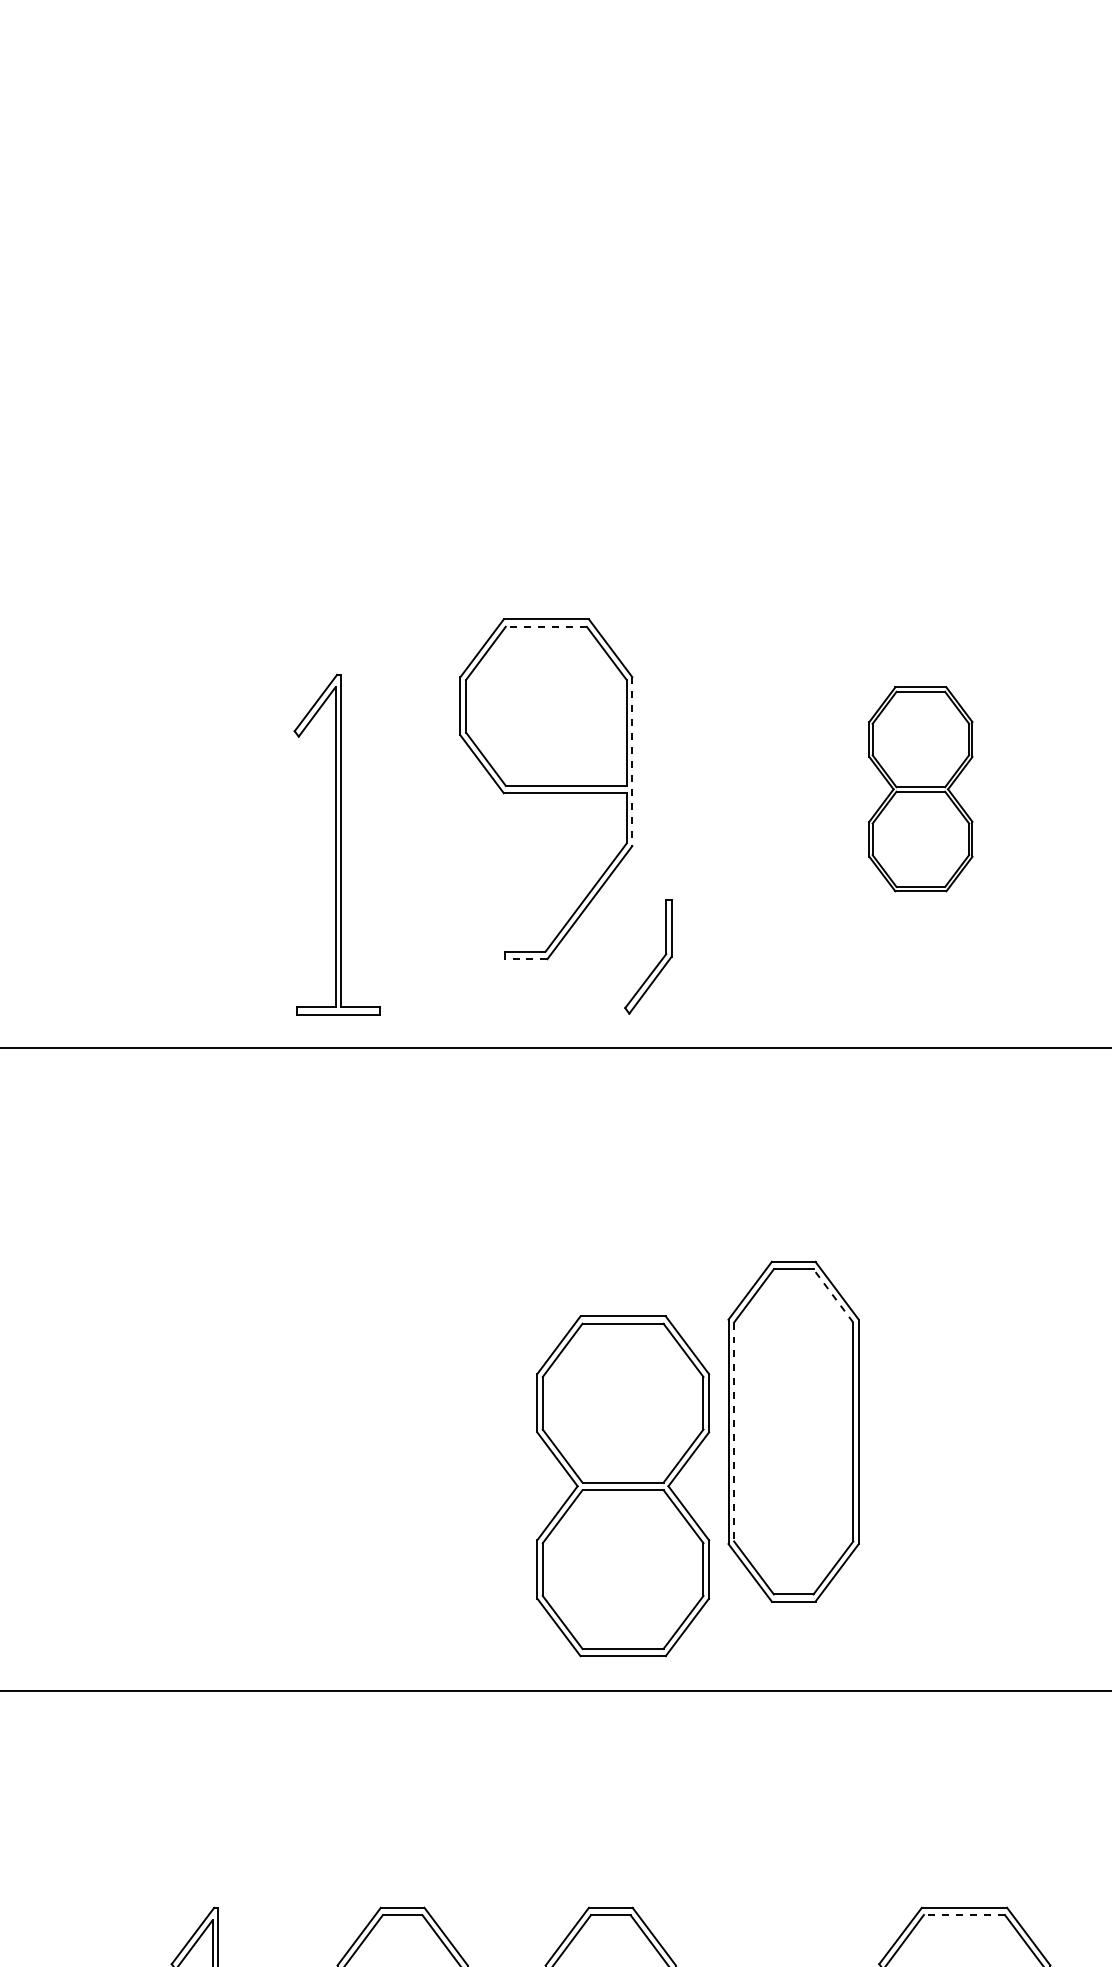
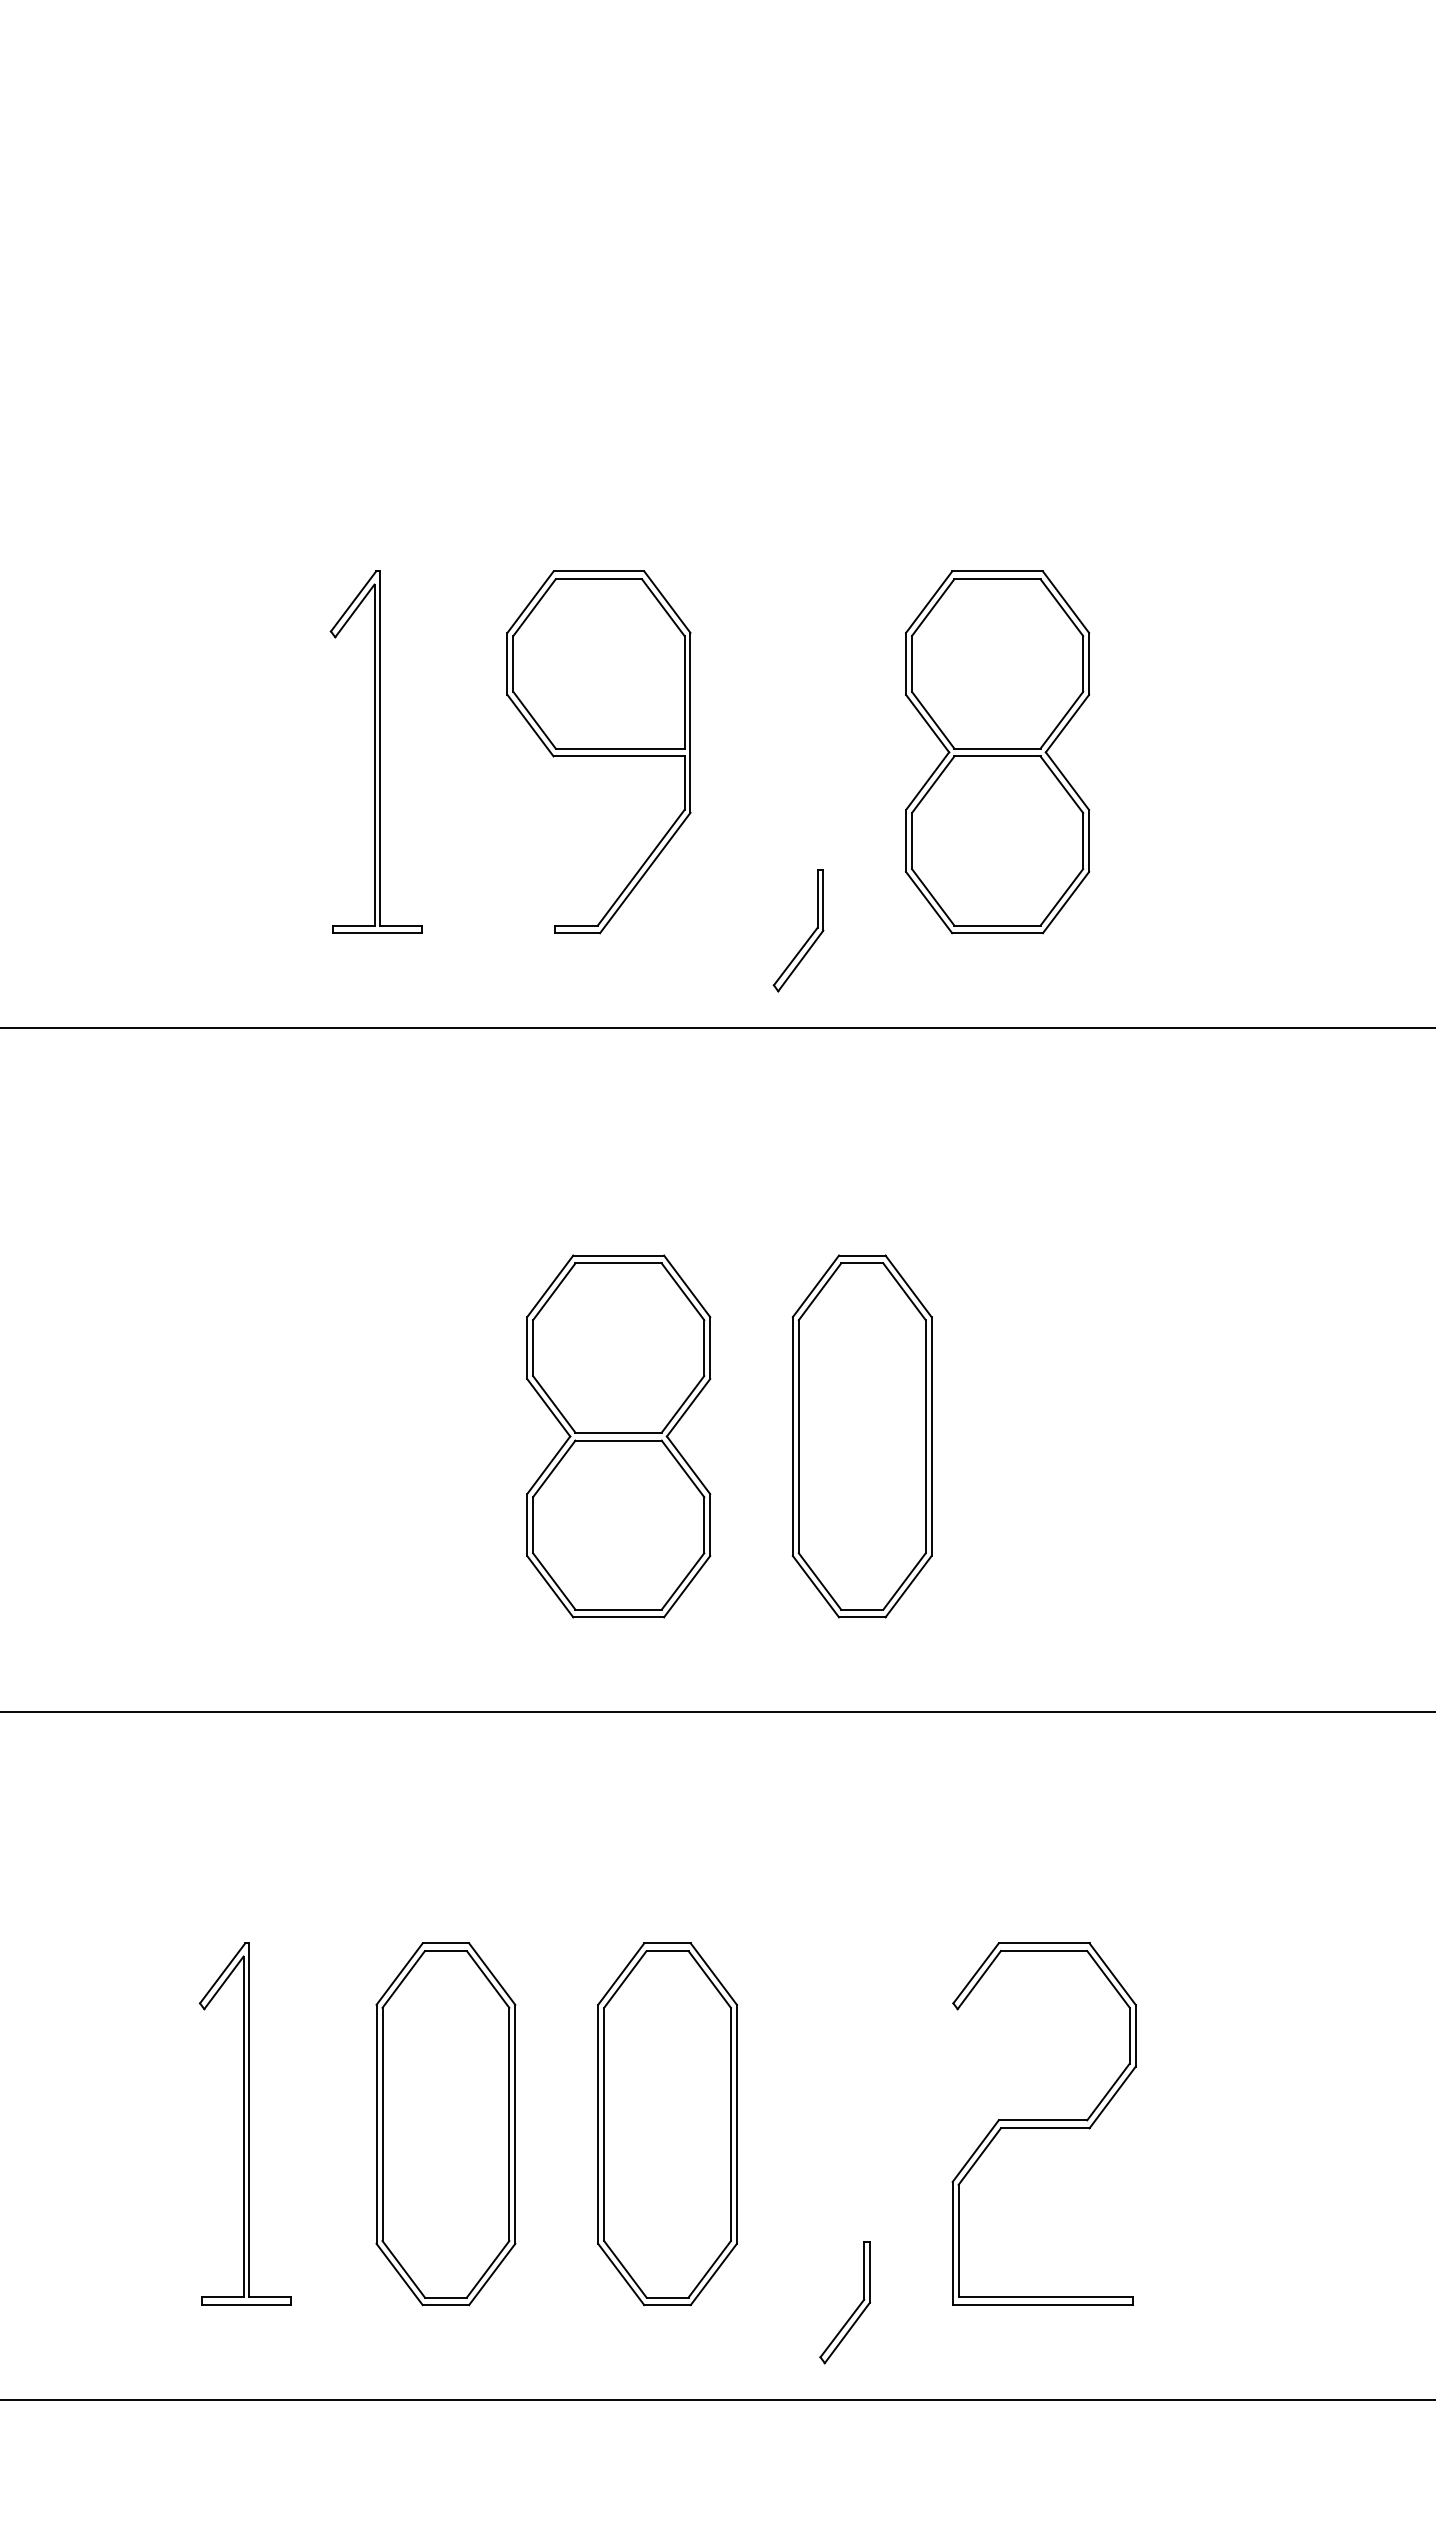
line: (545, 626) -> (598, 579), dashed -> solid
line: (632, 761) -> (690, 722), dashed -> solid
part: (920, 789) -> (997, 752), size x1.67
part: (336, 843) -> (375, 751), moved
line: (526, 959) -> (577, 933), dashed -> solid
part: (658, 962) -> (809, 936), moved
line: (833, 1295) -> (904, 1291), dashed -> solid
line: (733, 1431) -> (798, 1436), dashed -> solid
part: (622, 1486) -> (618, 1436), moved
line: (963, 1915) -> (1043, 1951), dashed -> solid

